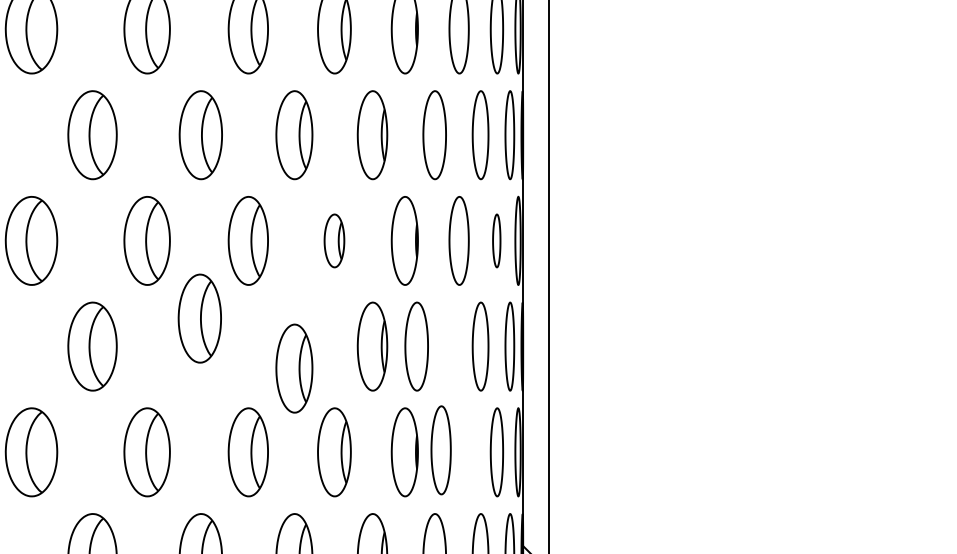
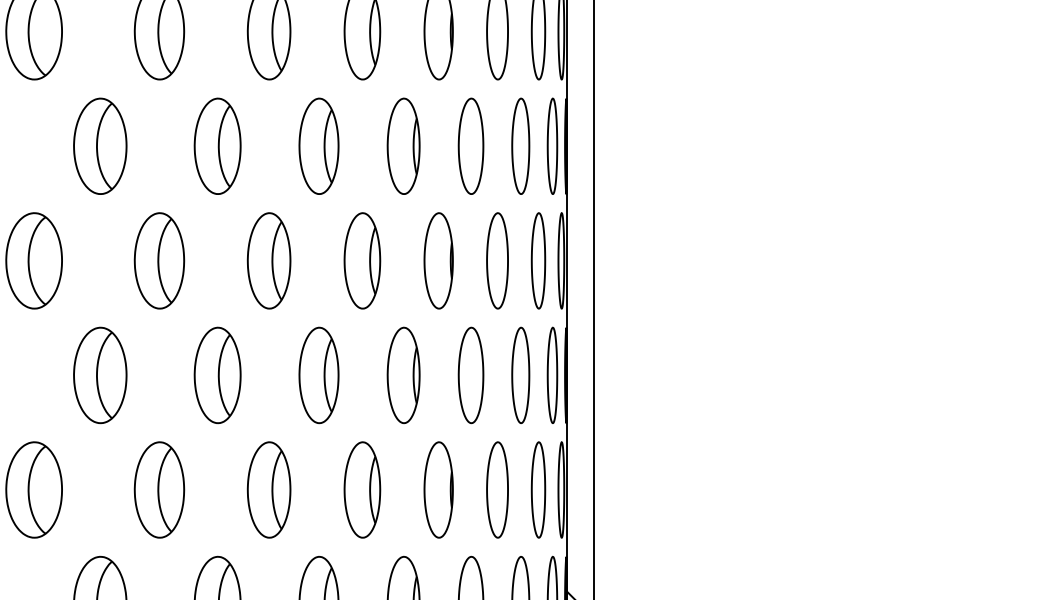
part: (334, 240) -> (362, 260), size x1.67
part: (496, 240) -> (538, 260), size x1.67
part: (199, 318) -> (217, 375), moved
part: (416, 346) -> (470, 375), moved
part: (294, 368) -> (319, 375), moved
part: (440, 450) -> (496, 490), moved

